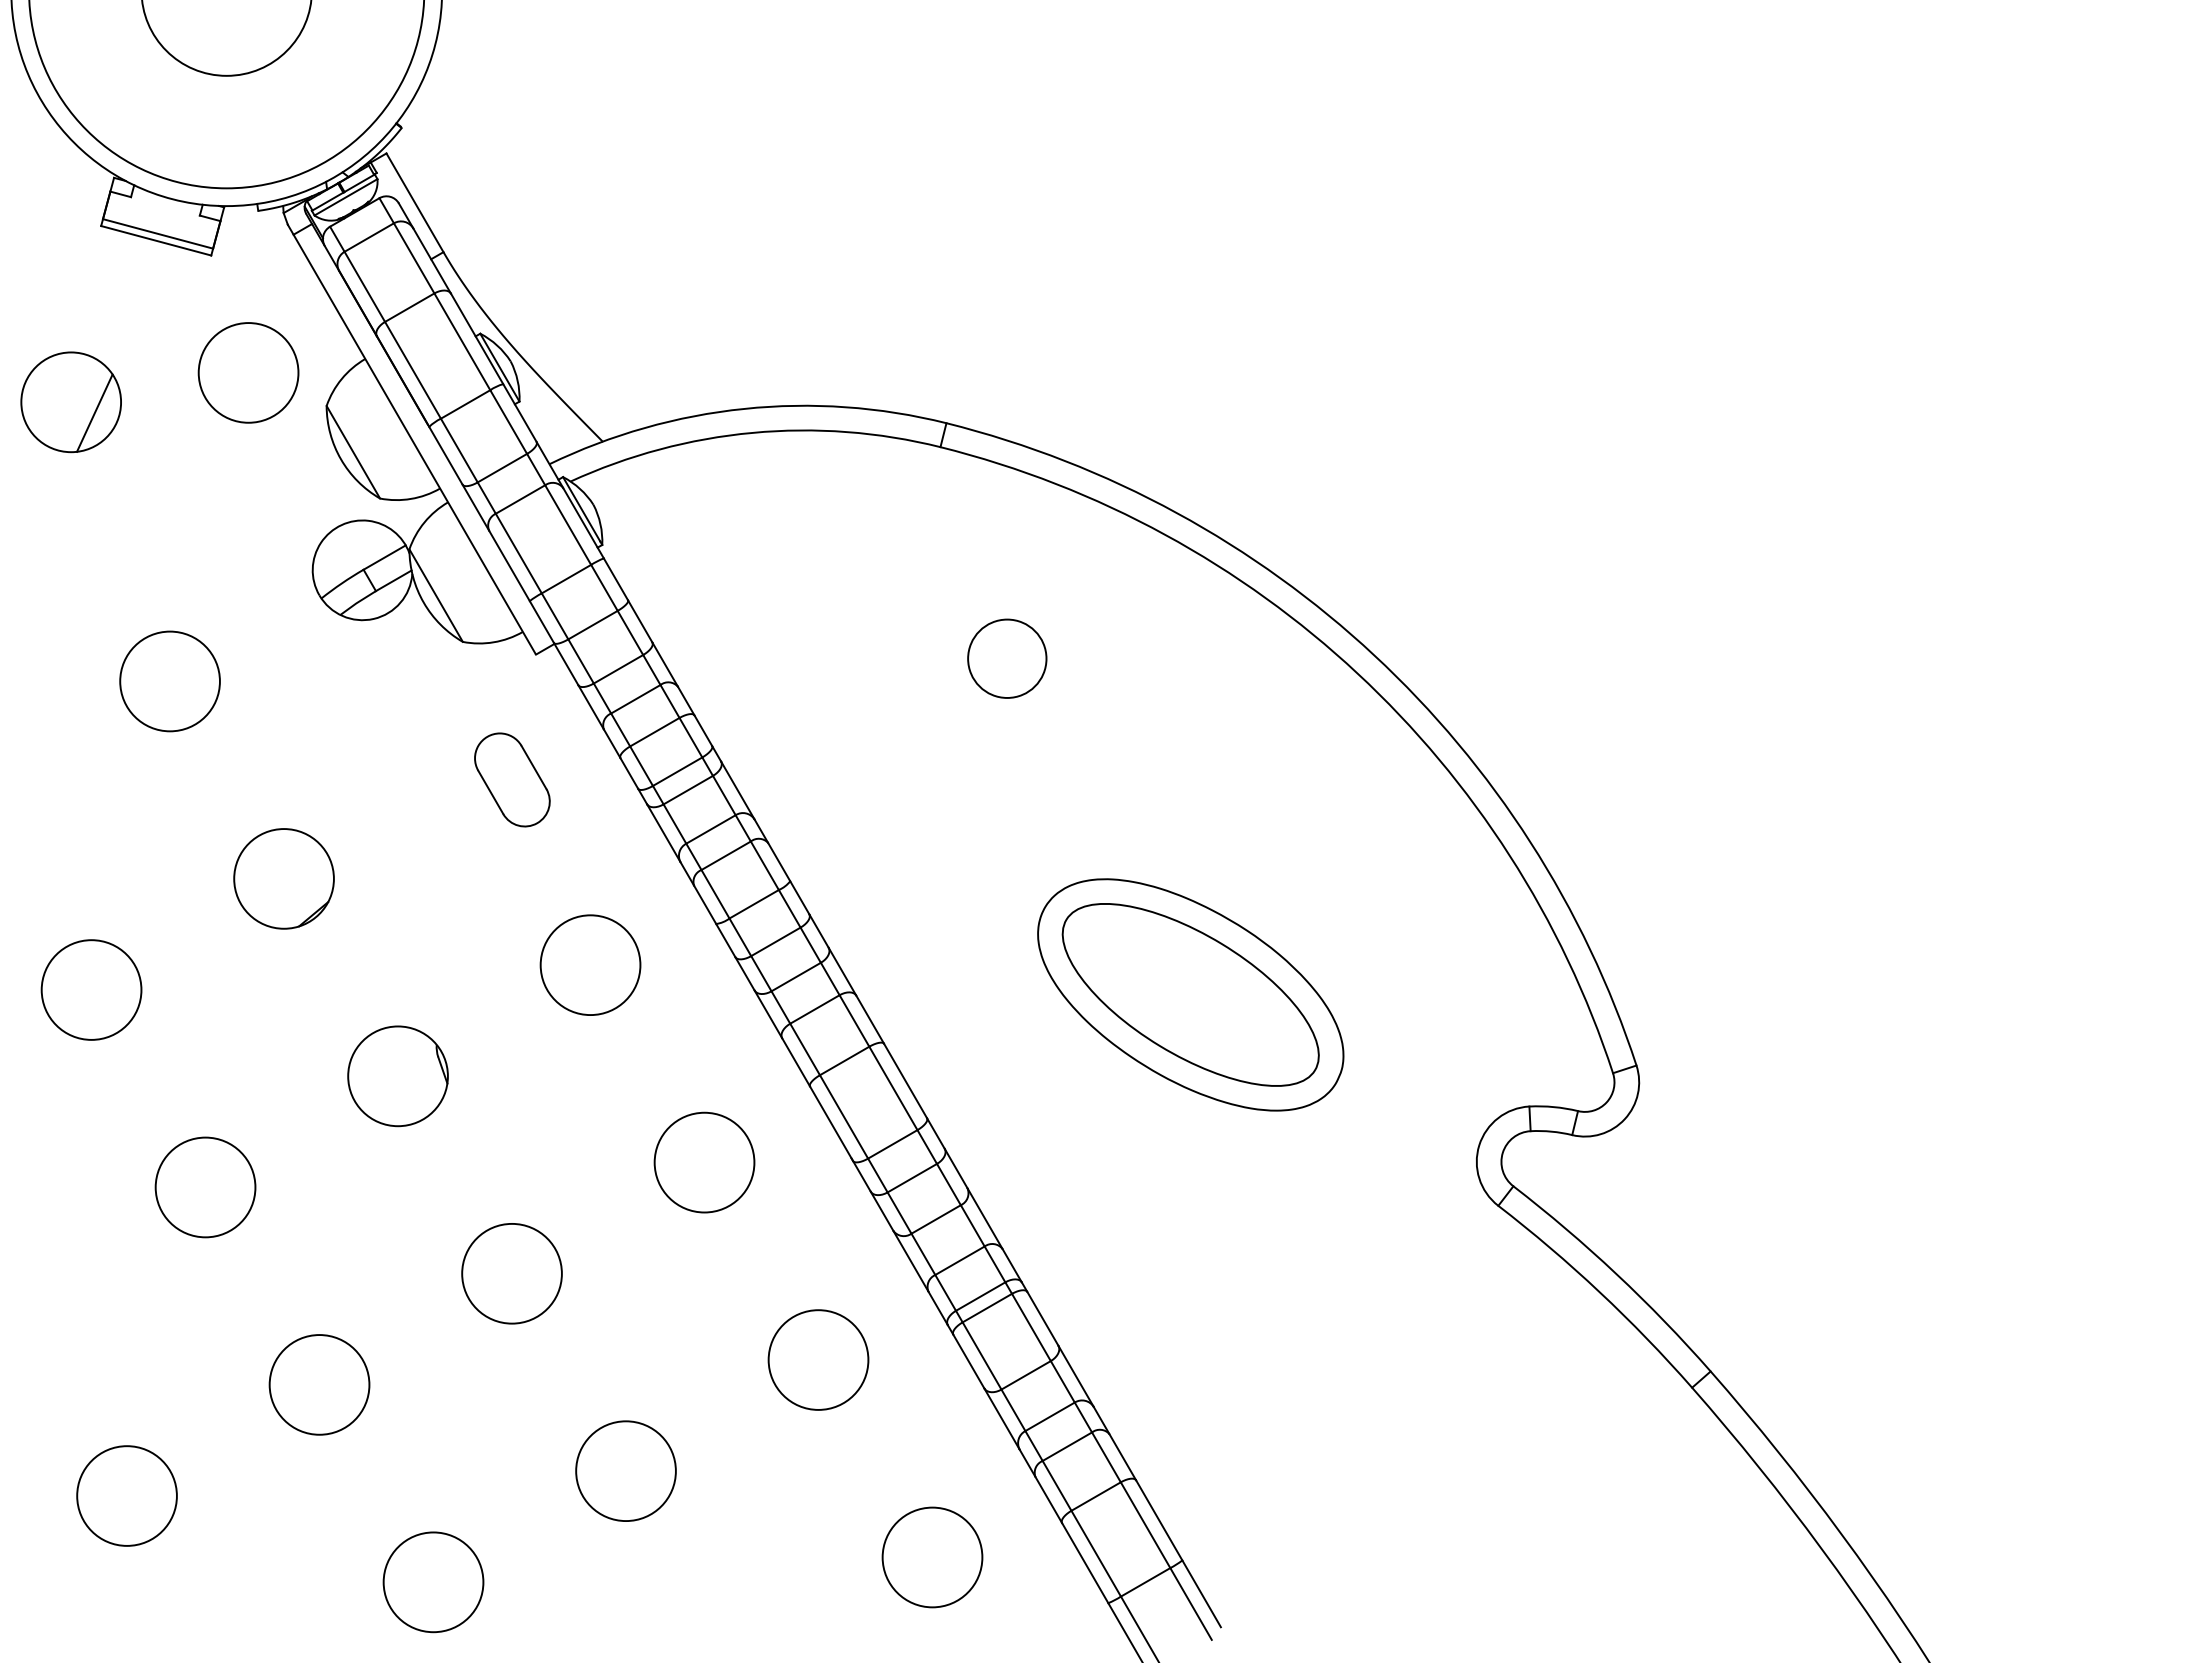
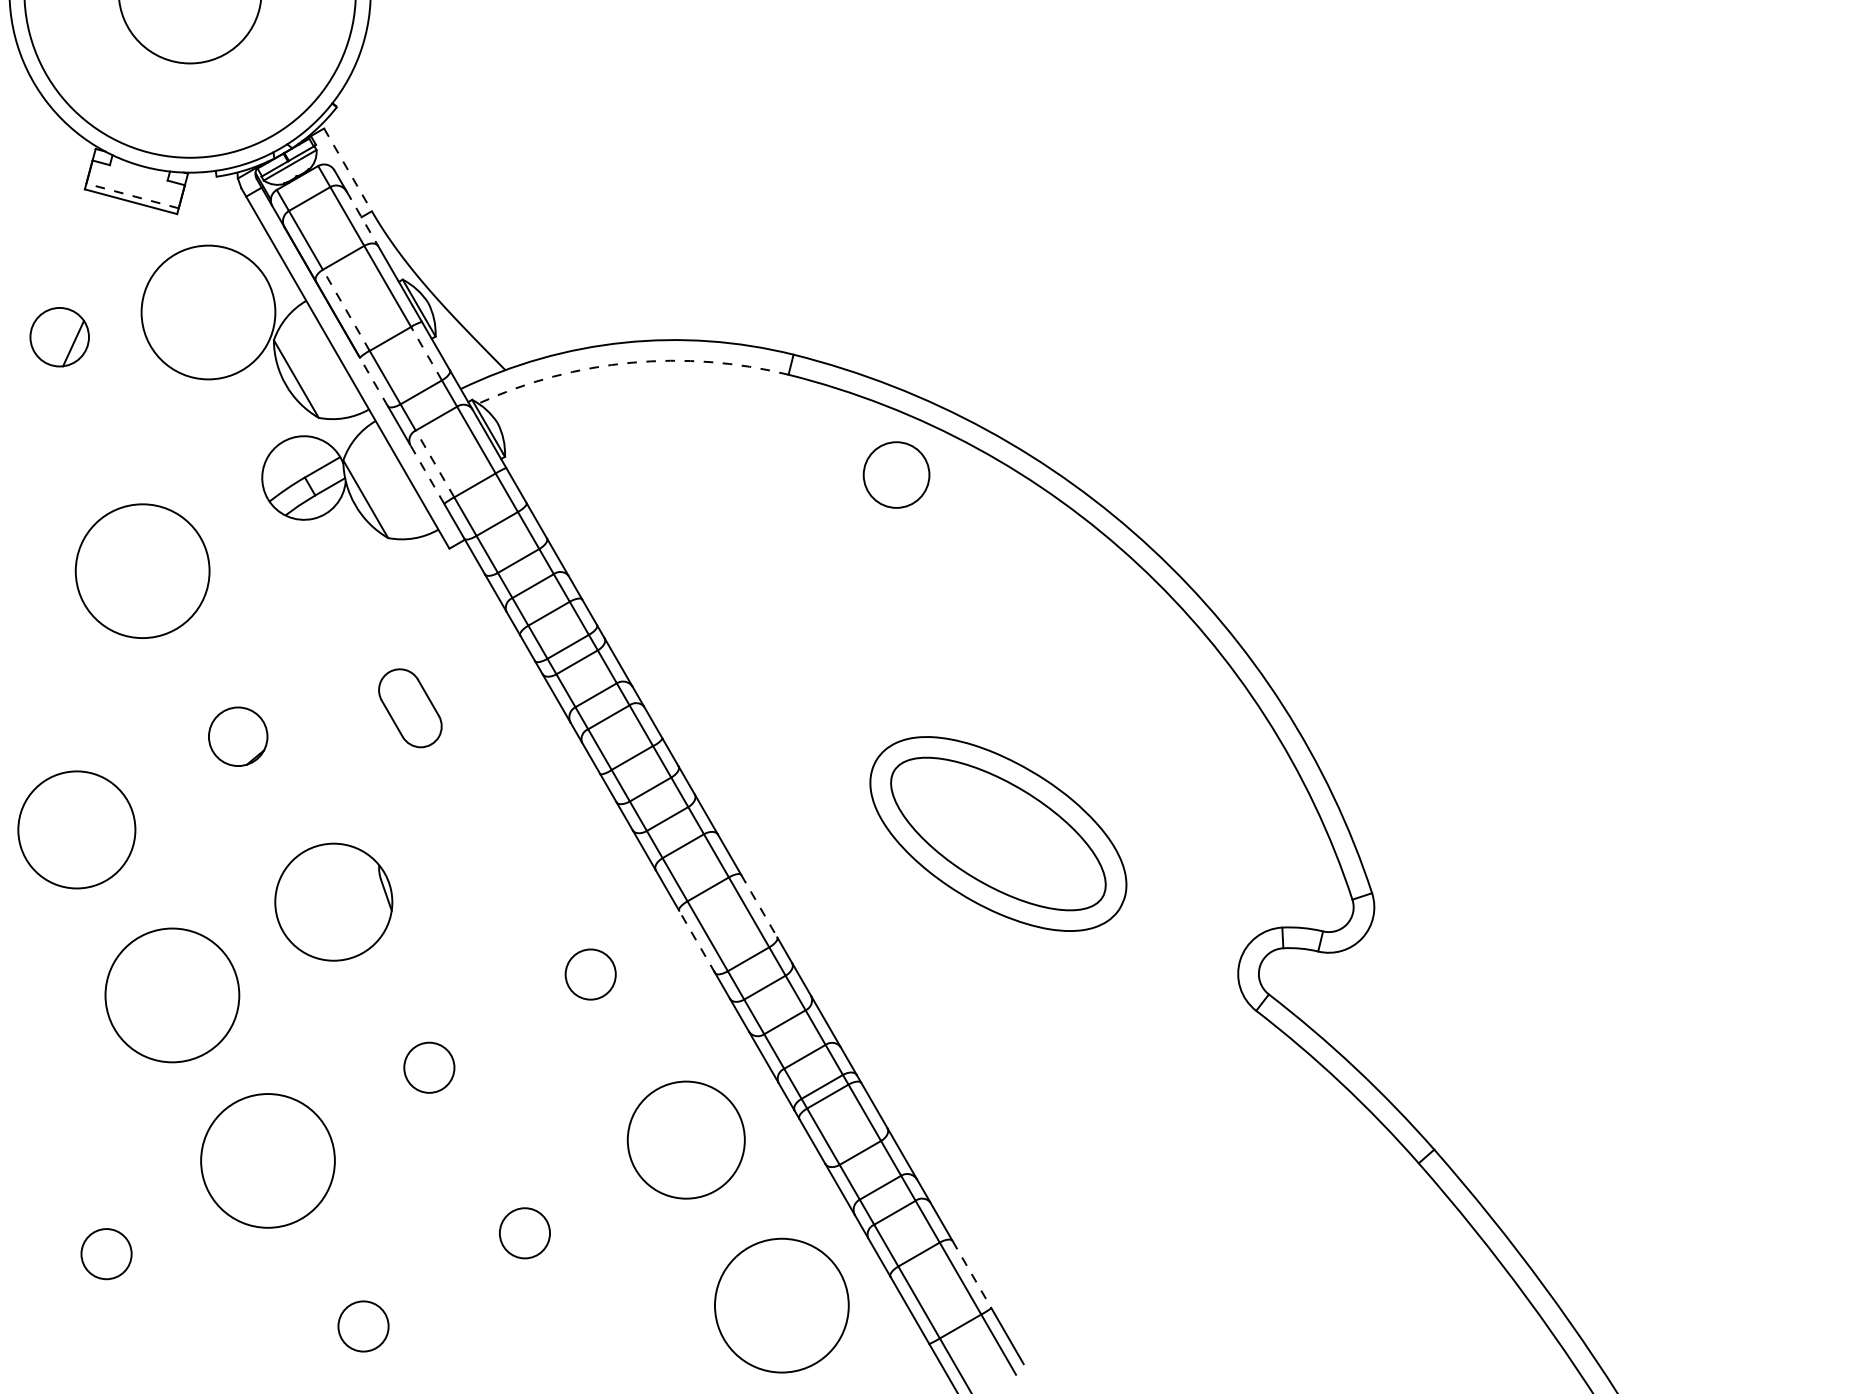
line: (415, 202) -> (348, 169), solid -> dashed
line: (158, 233) -> (132, 195), solid -> dashed
line: (432, 261) -> (362, 219), solid -> dashed
line: (413, 370) -> (346, 310), solid -> dashed
circle: (248, 372) -> (208, 312), size x1.6
part: (70, 402) -> (59, 337), size x0.7
line: (508, 422) -> (426, 354), solid -> dashed
arc: (752, 432) -> (630, 362), solid -> dashed
line: (445, 455) -> (373, 381), solid -> dashed
line: (518, 553) -> (434, 463), solid -> dashed
line: (509, 565) -> (427, 473), solid -> dashed
circle: (1007, 658) -> (896, 474), moved
circle: (169, 681) -> (142, 571), size x1.6
part: (512, 779) -> (410, 707), moved
part: (283, 878) -> (237, 736), size x0.7
circle: (590, 964) -> (495, 808), removed
circle: (91, 989) -> (76, 829), size x1.4
part: (397, 1076) -> (333, 902), size x1.4
line: (905, 1081) -> (759, 906), solid -> dashed
line: (831, 1123) -> (697, 941), solid -> dashed
circle: (704, 1162) -> (590, 974), size x0.6
circle: (205, 1187) -> (172, 995), size x1.6
circle: (511, 1273) -> (428, 1067), size x0.6
circle: (818, 1359) -> (686, 1139), size x1.4
circle: (319, 1384) -> (267, 1160), size x1.6
circle: (625, 1471) -> (524, 1233), size x0.6
circle: (126, 1495) -> (106, 1253), size x0.6
line: (1159, 1520) -> (972, 1274), solid -> dashed
circle: (932, 1557) -> (781, 1305), size x1.6
circle: (433, 1582) -> (363, 1326), size x0.6

